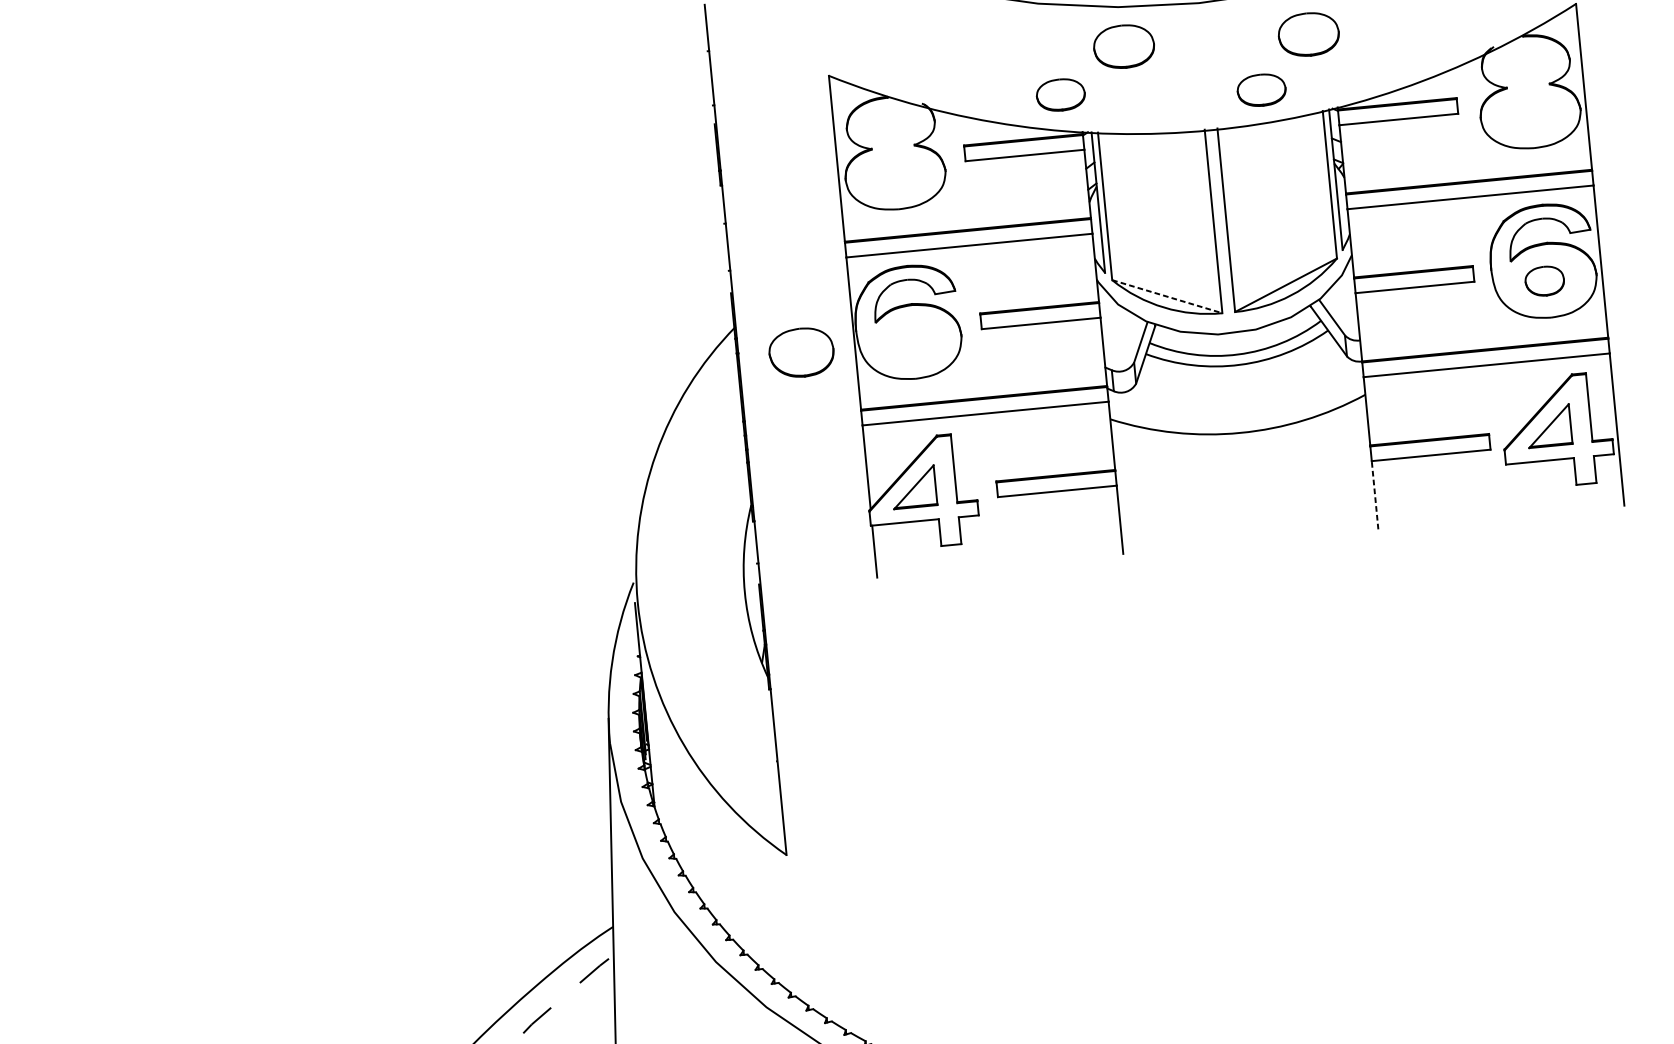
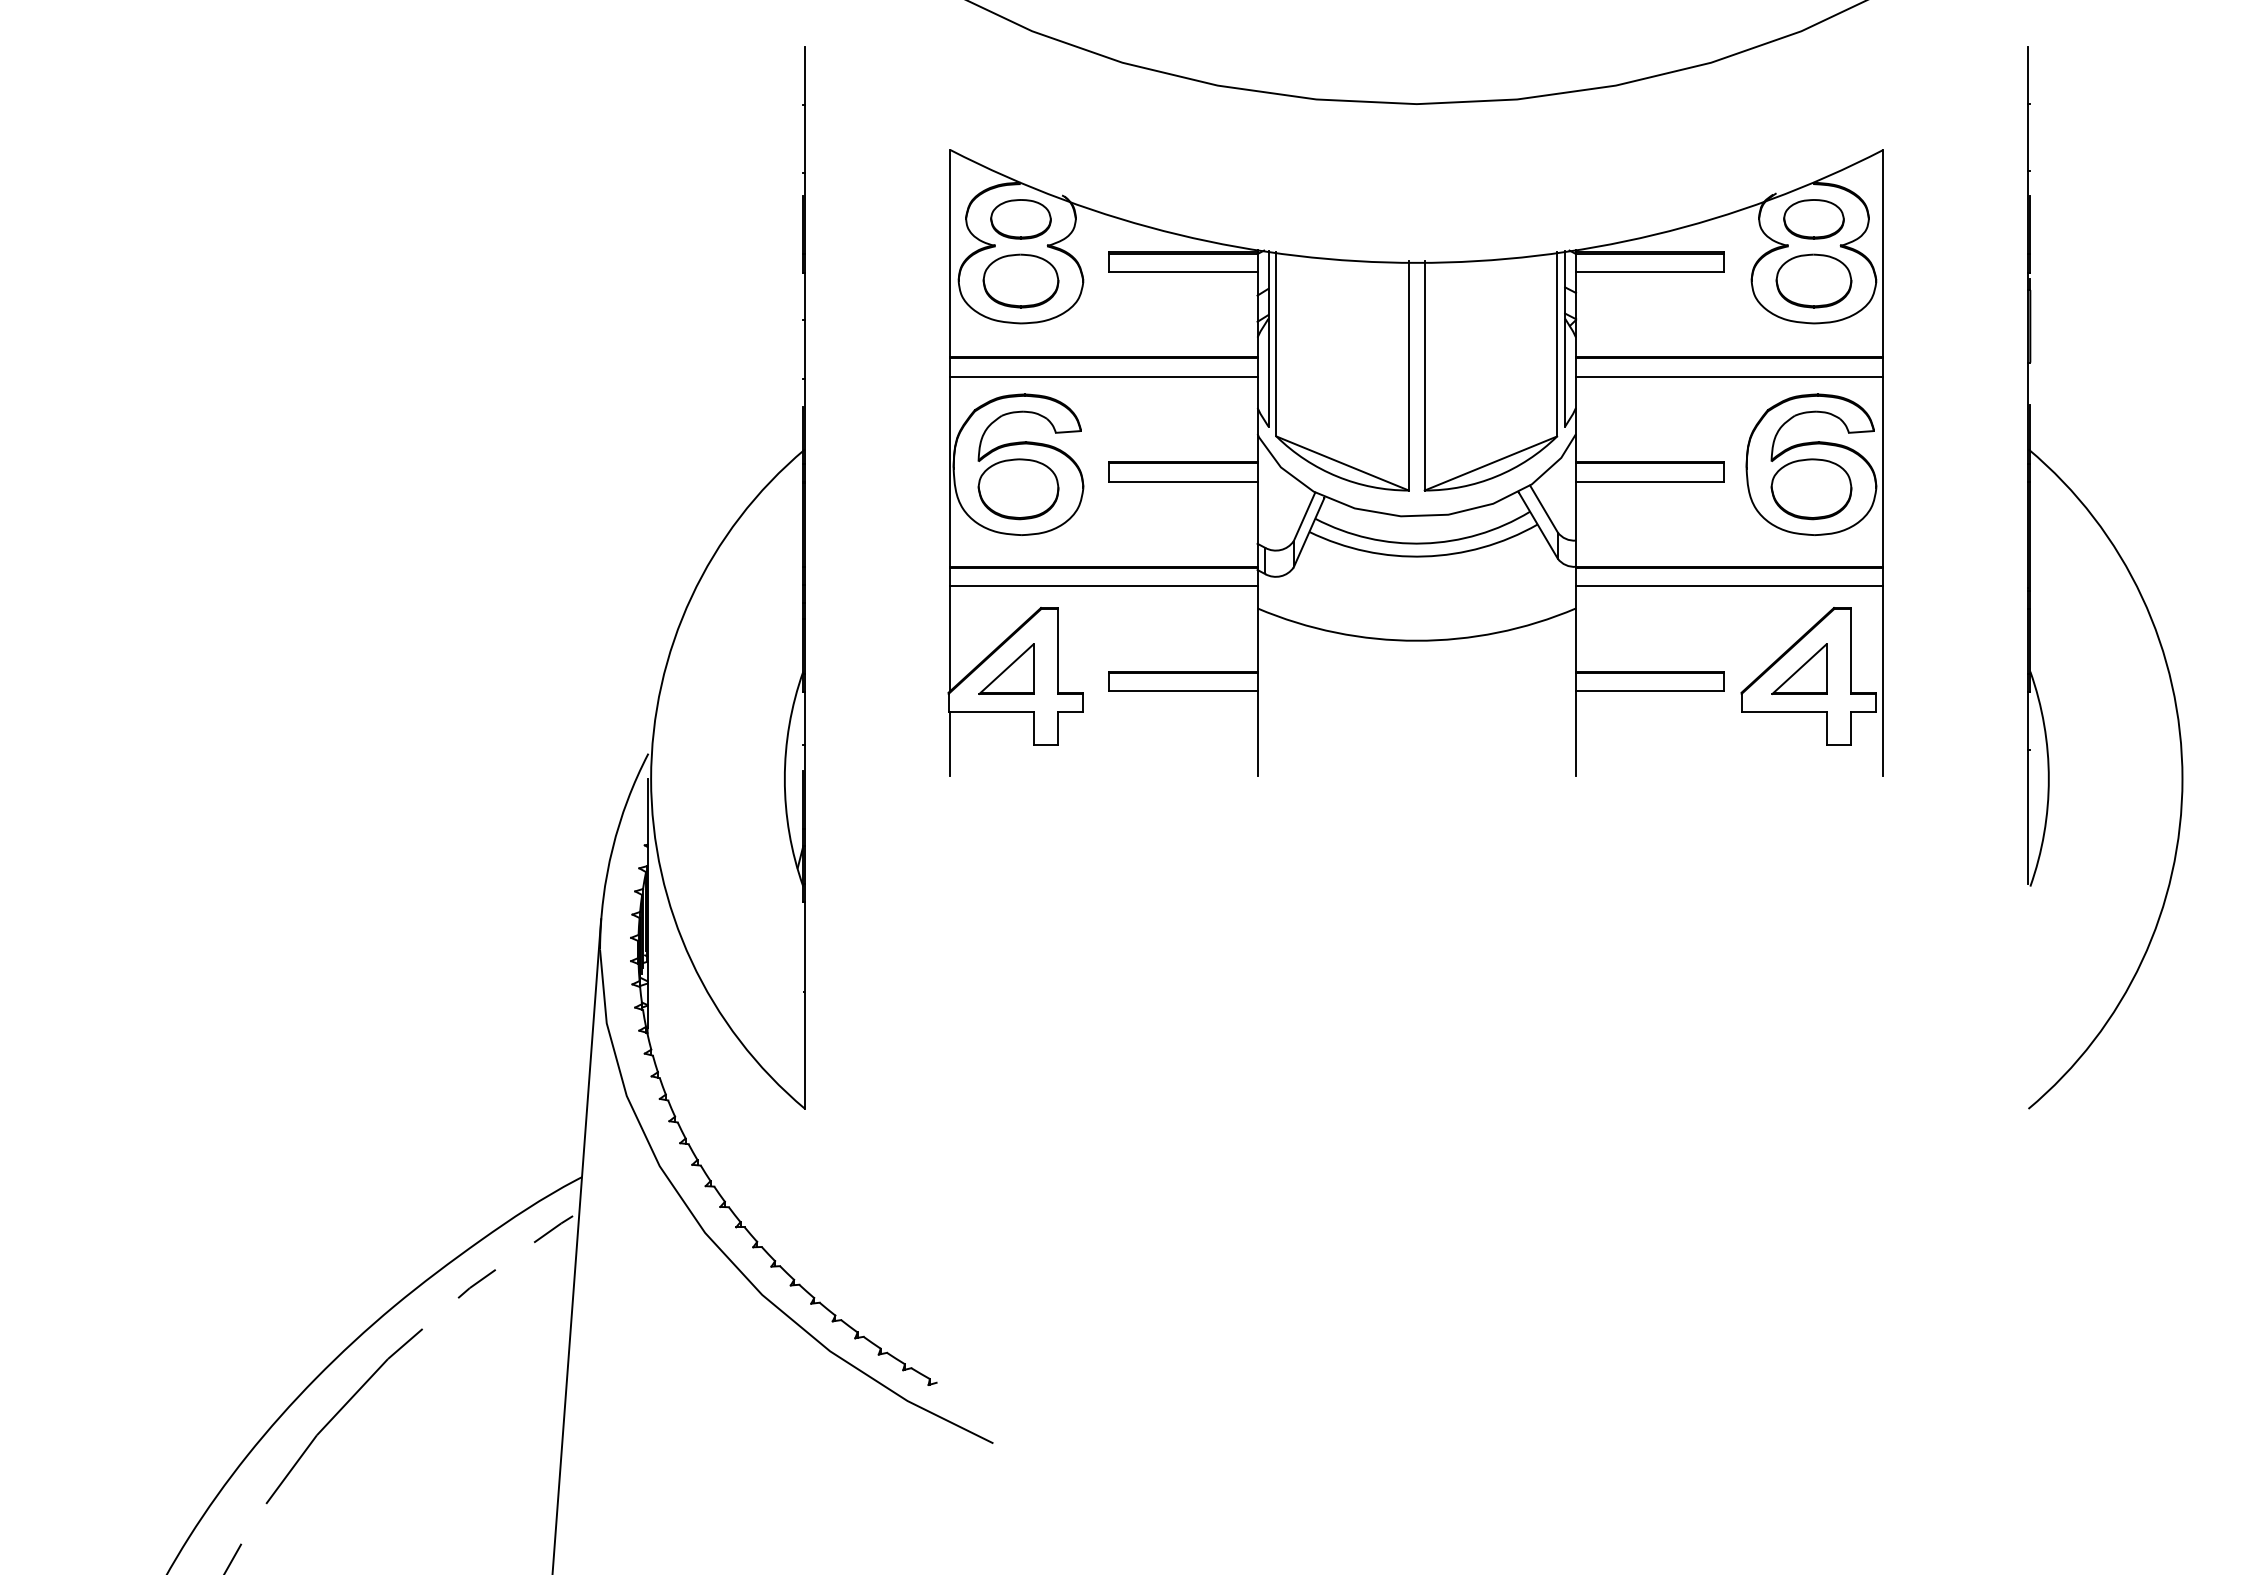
part: (1308, 34) -> (1813, 280), moved
part: (1123, 46) -> (1020, 280), moved
part: (1261, 90) -> (1813, 219), moved
part: (1060, 95) -> (1020, 219), moved
part: (1544, 281) -> (1811, 489), size x1.67
line: (1167, 296) -> (1343, 463), dashed -> solid
part: (801, 352) -> (1018, 489), moved
line: (1375, 494) -> (1576, 733), dashed -> solid

